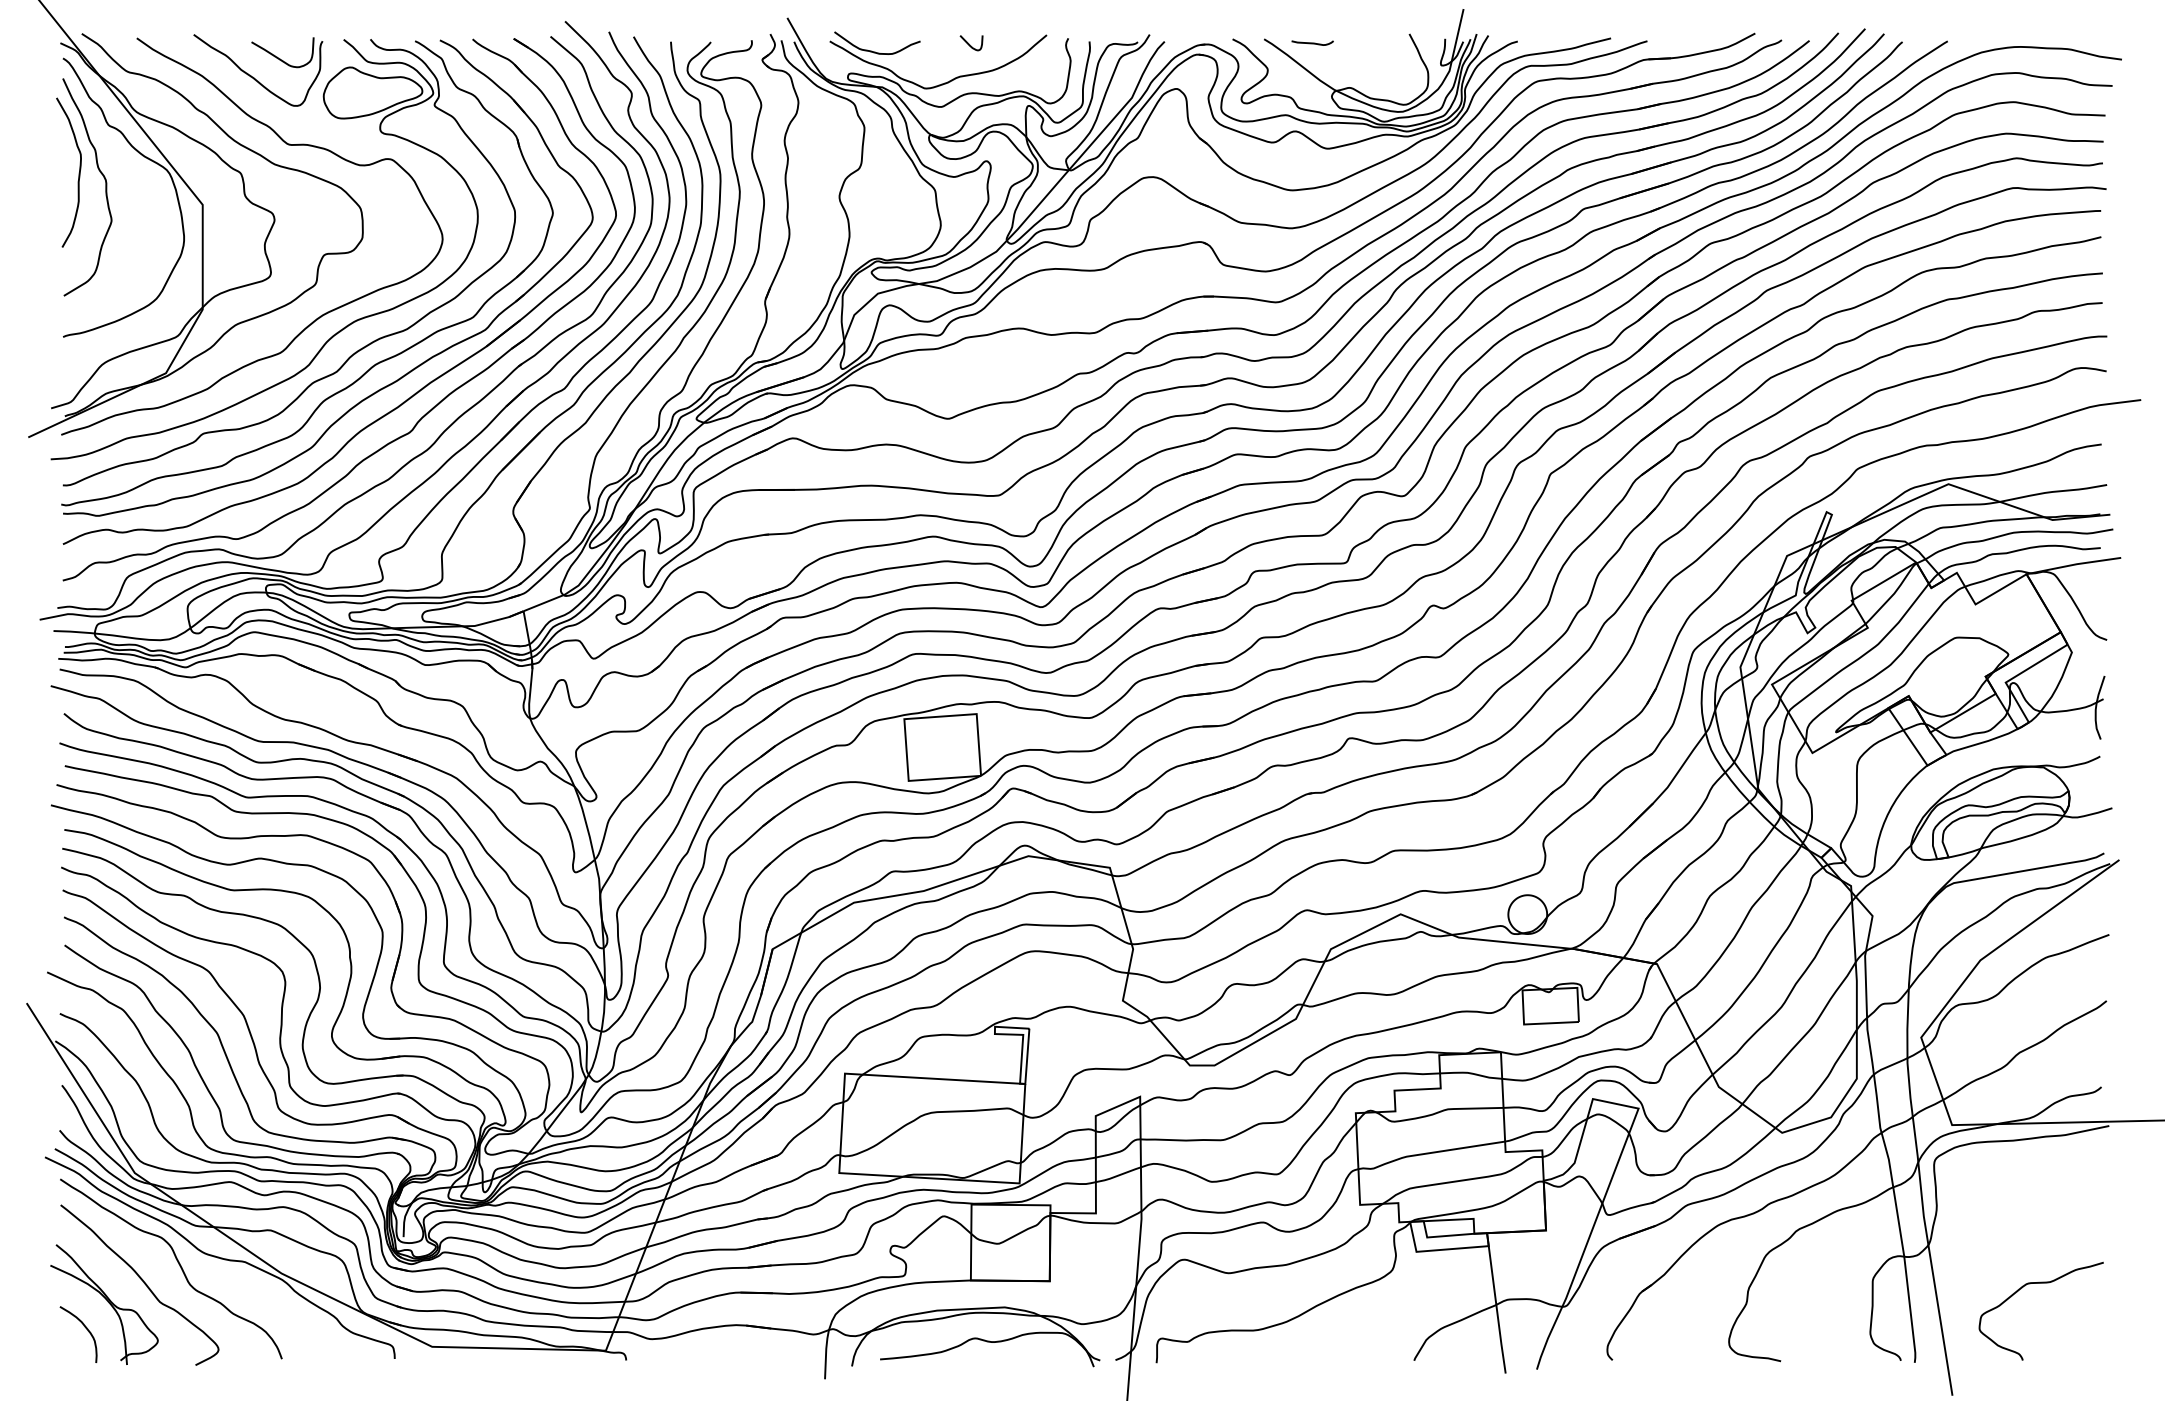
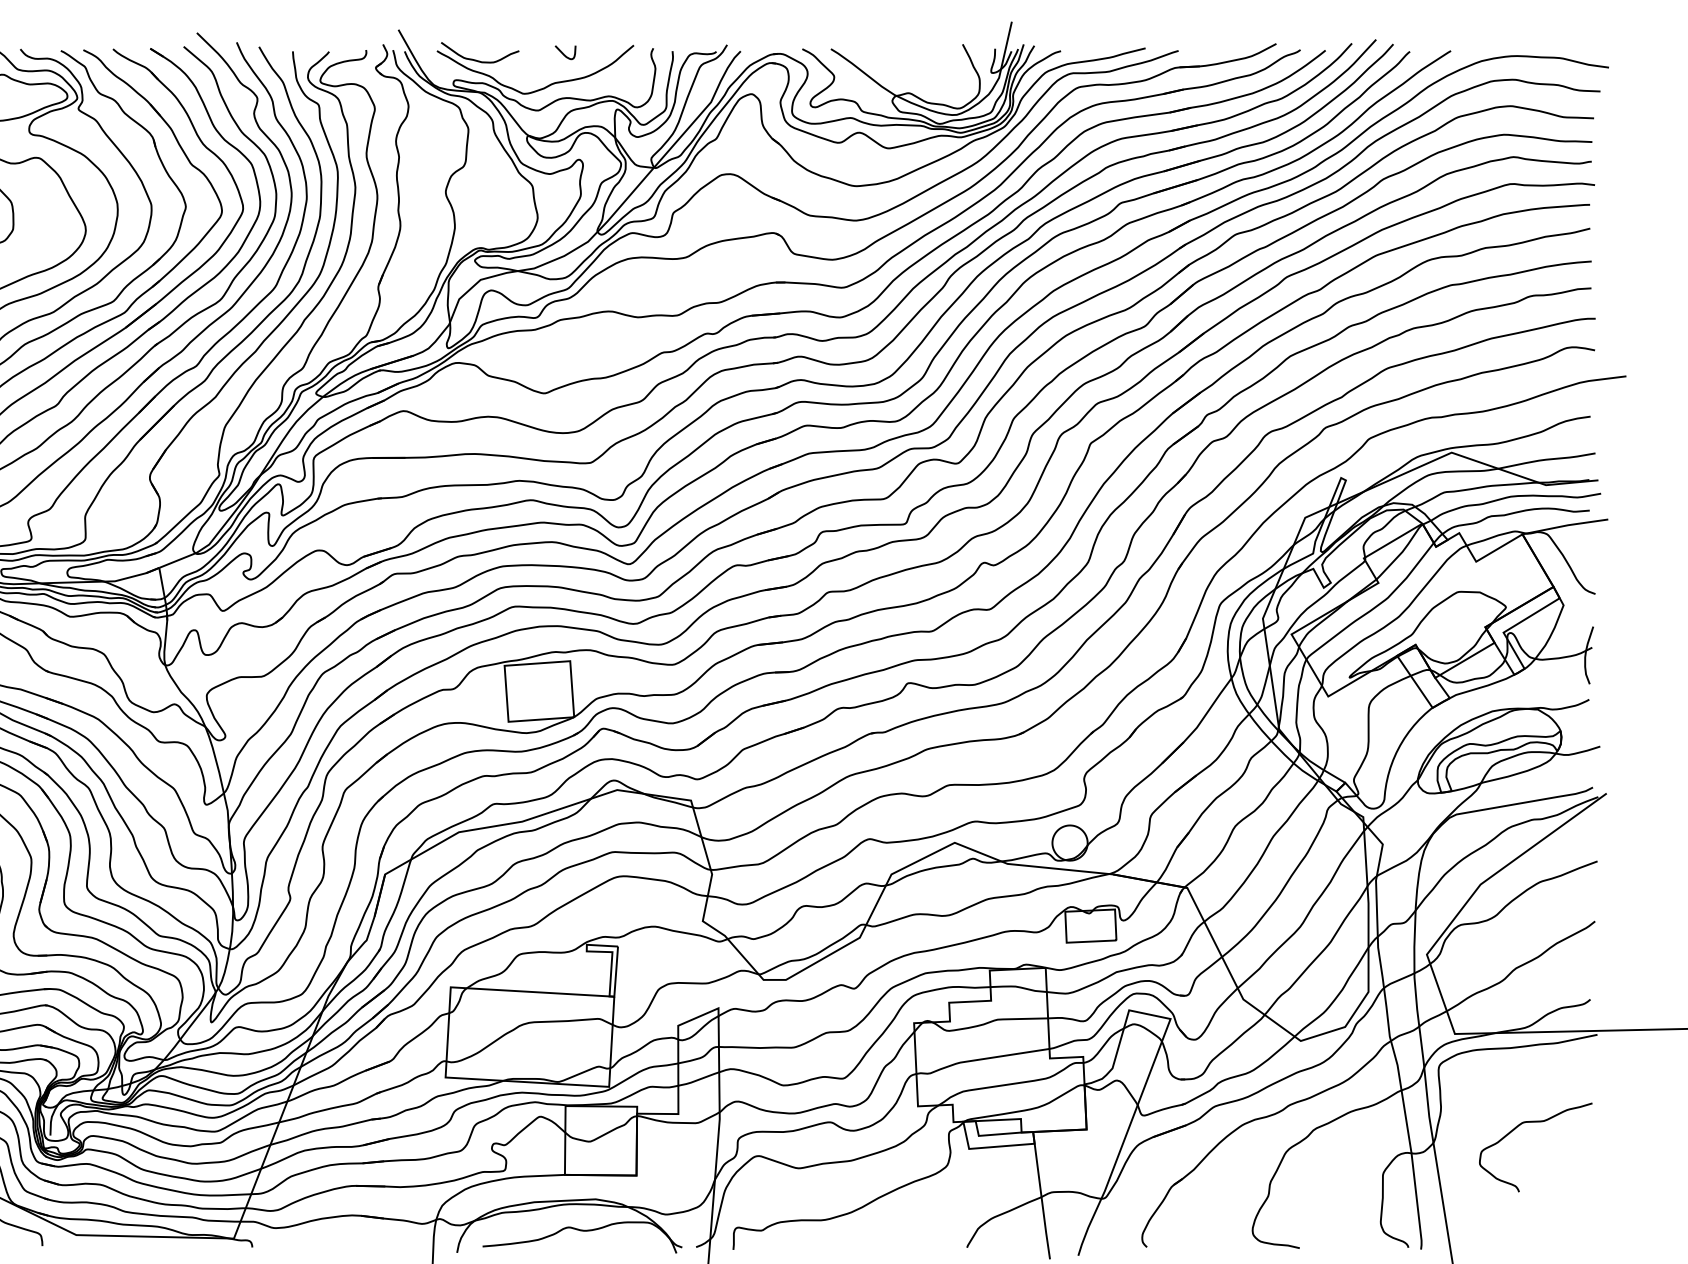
curve: (1312, 42) -> (874, 52), removed
curve: (2040, 1283) -> (1535, 1122), moved

